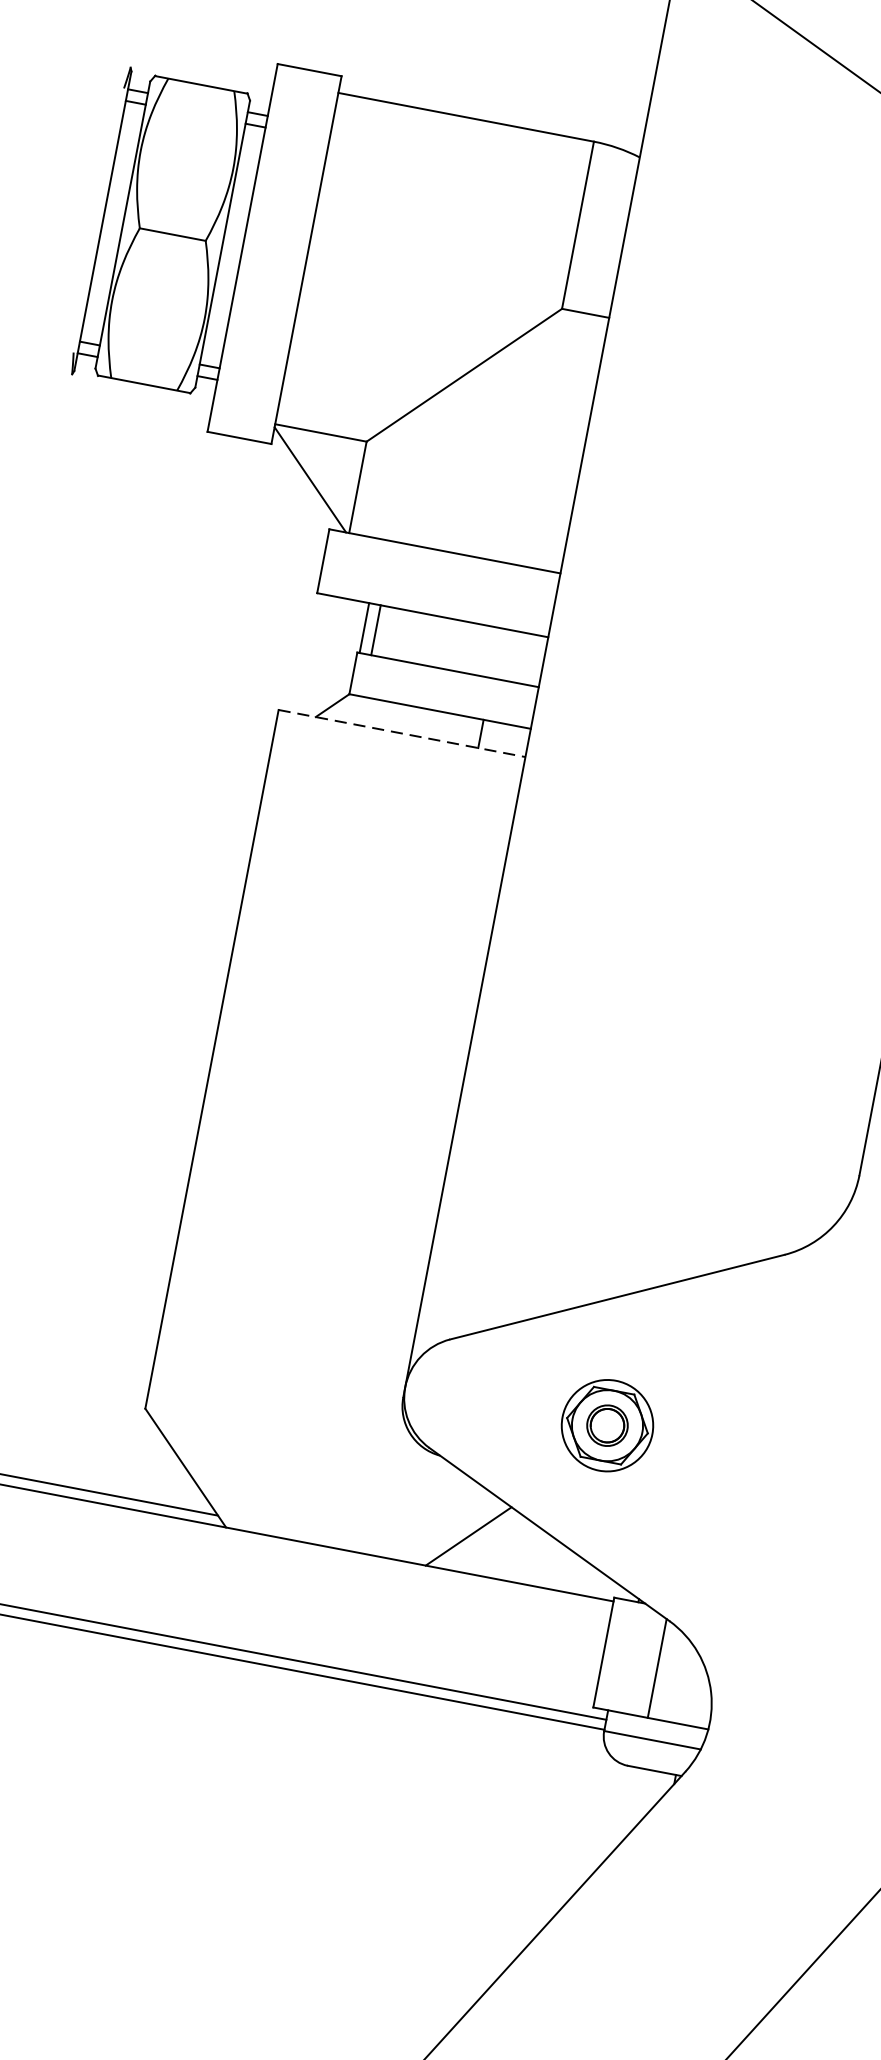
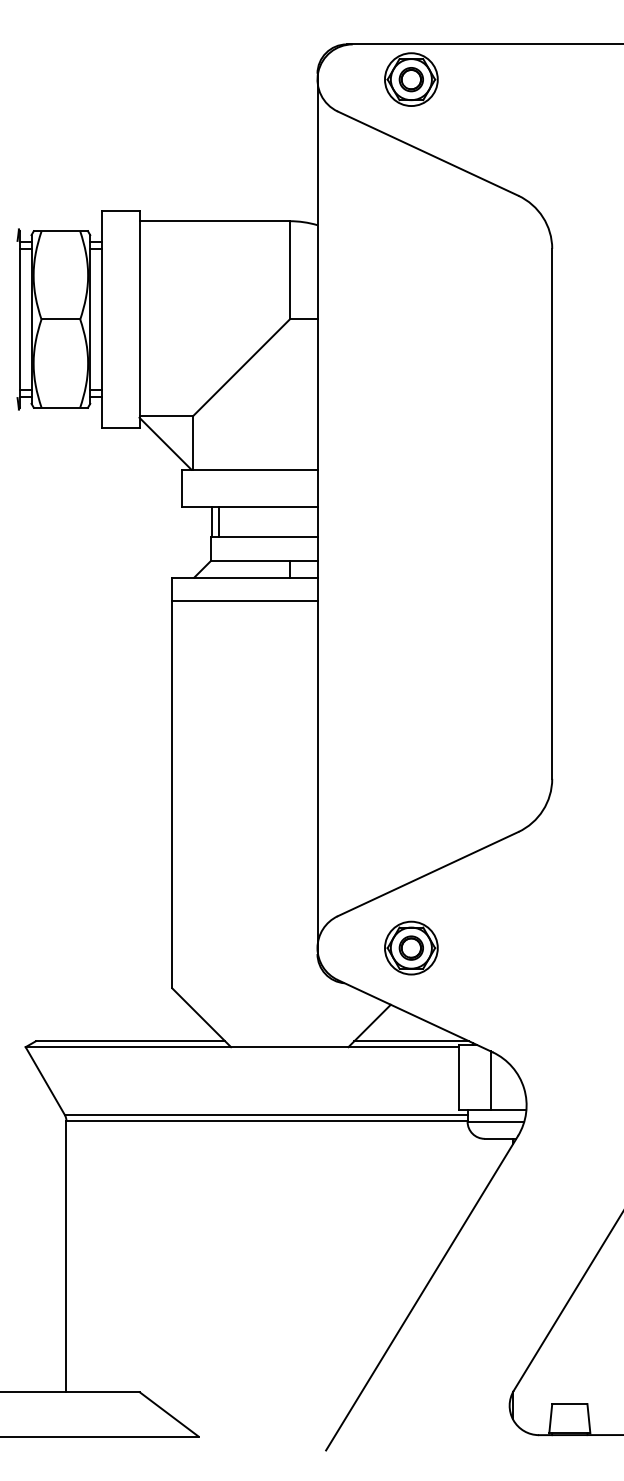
line: (401, 733) -> (244, 577), dashed -> solid
line: (393, 773) -> (244, 601), added
part: (607, 1424) -> (411, 947), moved
line: (534, 1576) -> (411, 1041), added

